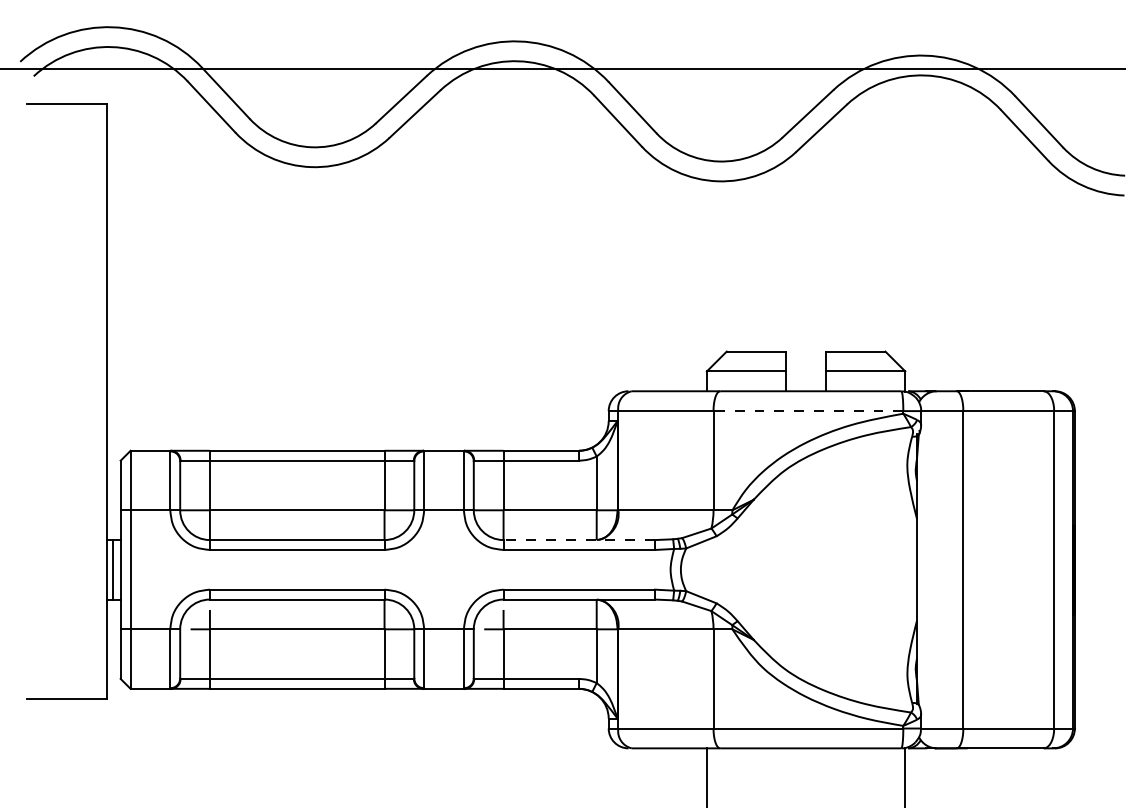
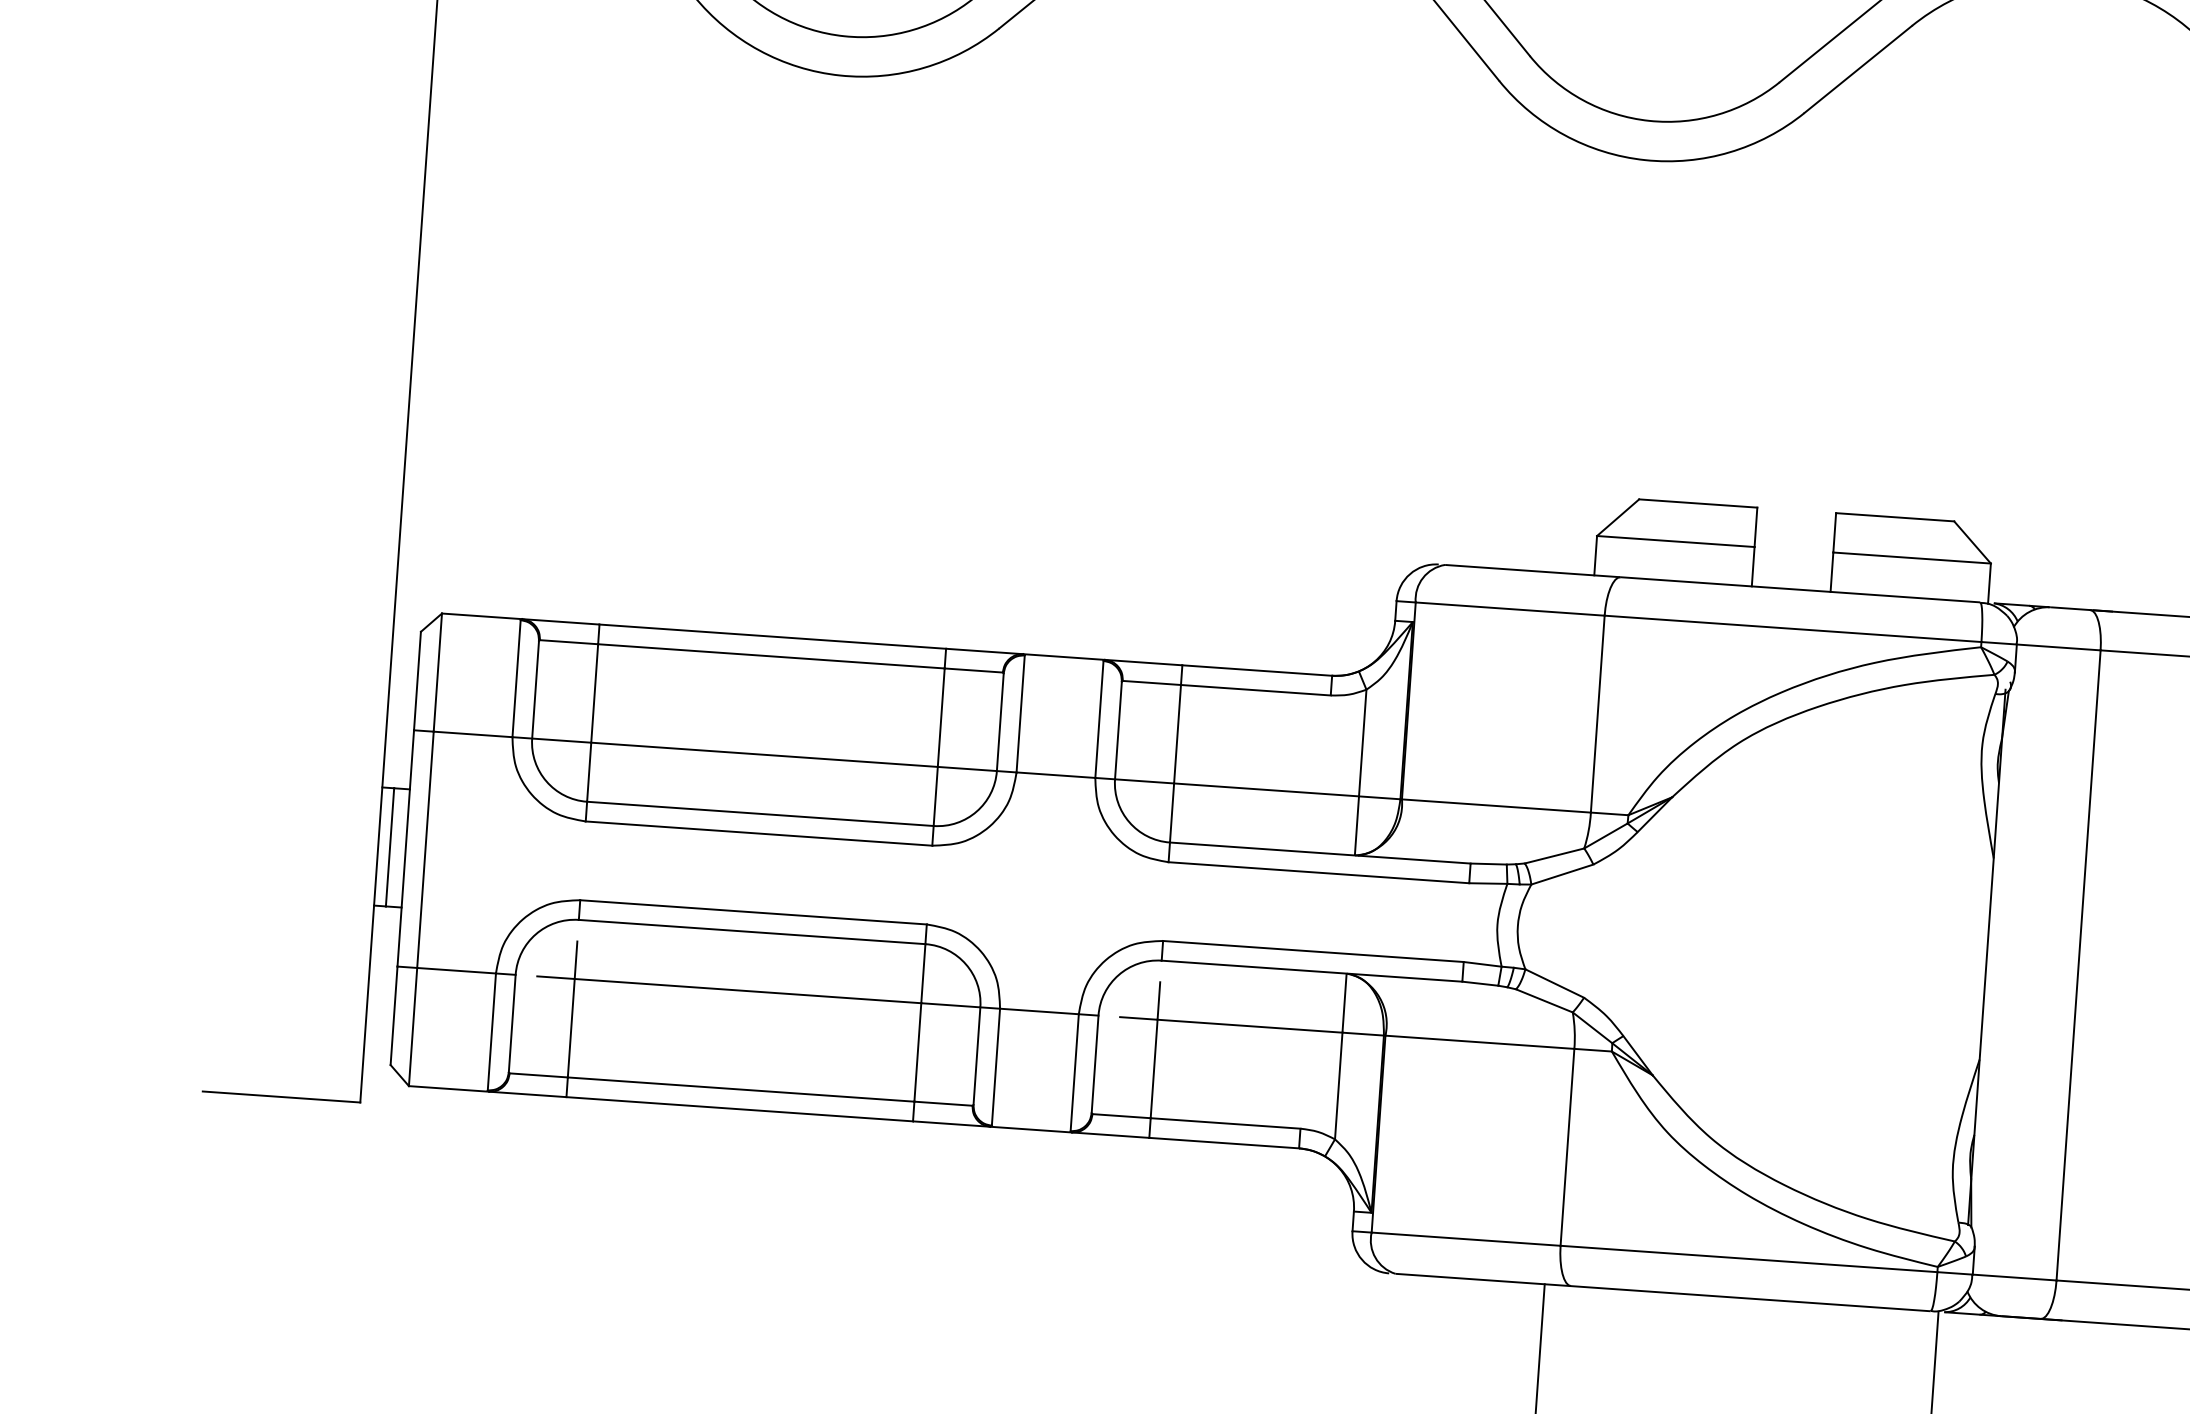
line: (808, 411) -> (1793, 629), dashed -> solid
line: (579, 540) -> (1320, 853), dashed -> solid

